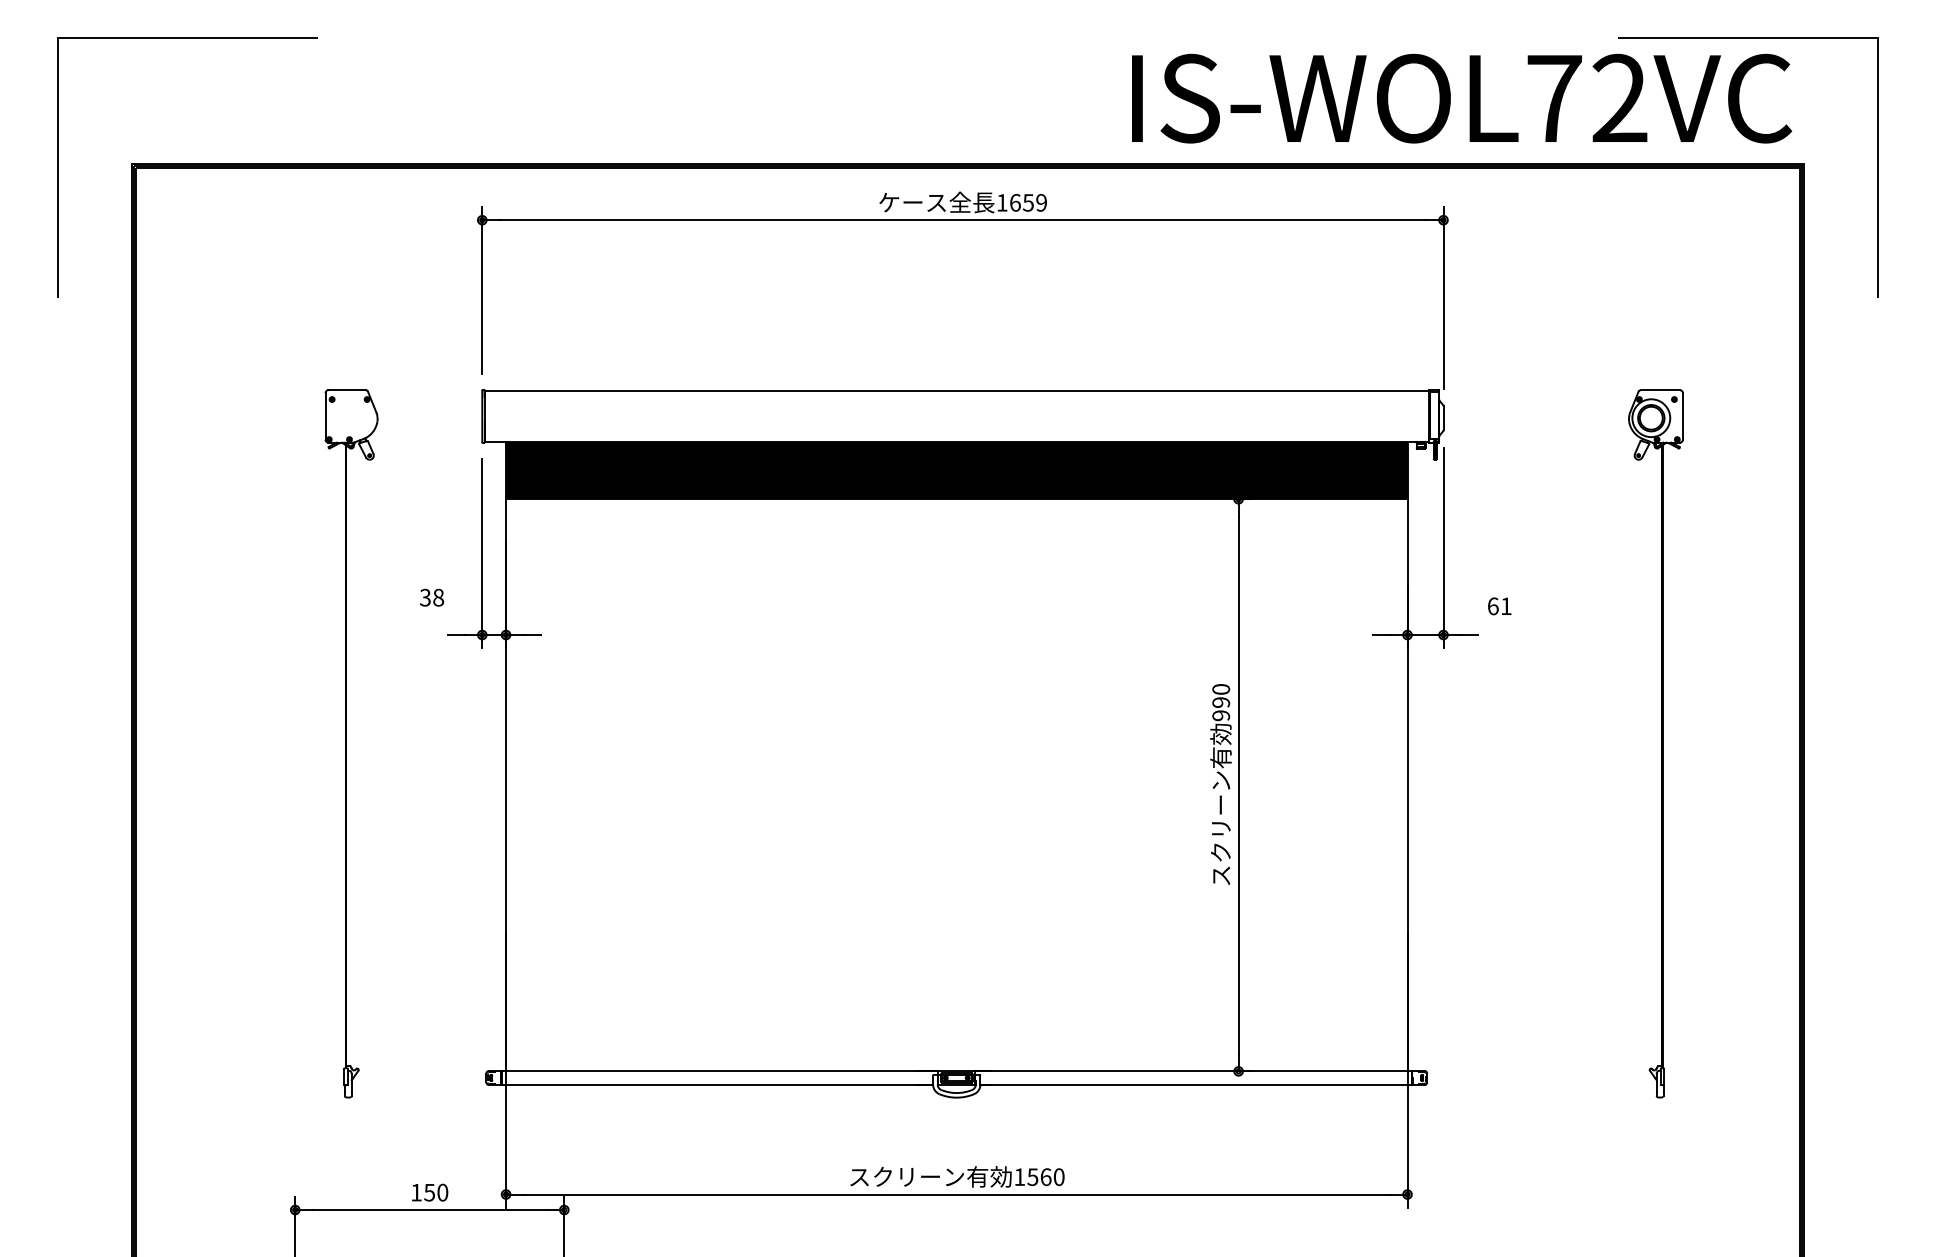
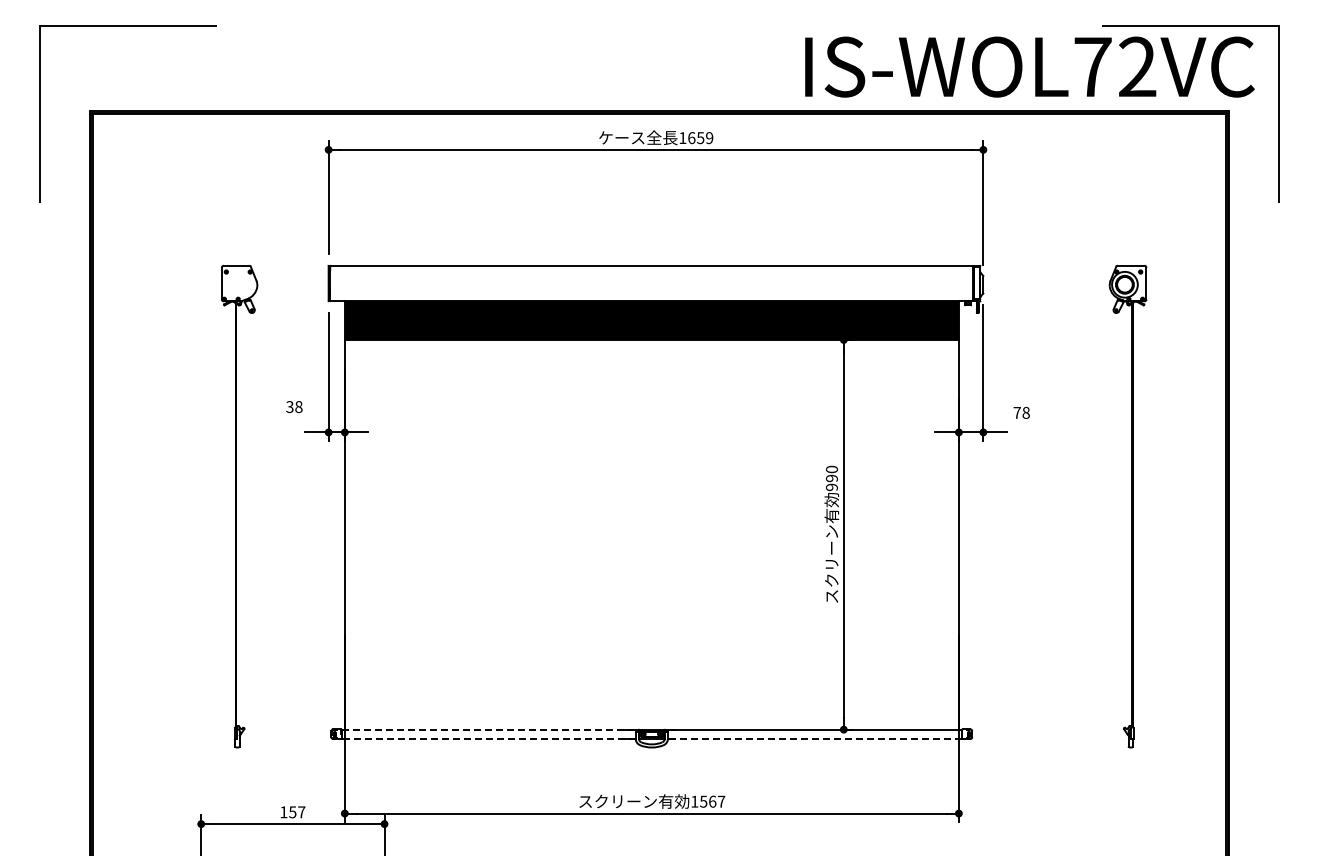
text: (1461, 97) -> (1029, 66), moved
text: (1499, 605) -> (1021, 412), 61 -> 78
line: (719, 1071) -> (490, 729), solid -> dashed
line: (716, 1084) -> (488, 738), solid -> dashed
line: (1195, 1084) -> (814, 738), solid -> dashed
text: (1059, 1176) -> (721, 801), 1560 -> 1567
text: (442, 1192) -> (301, 812), 150 -> 157

